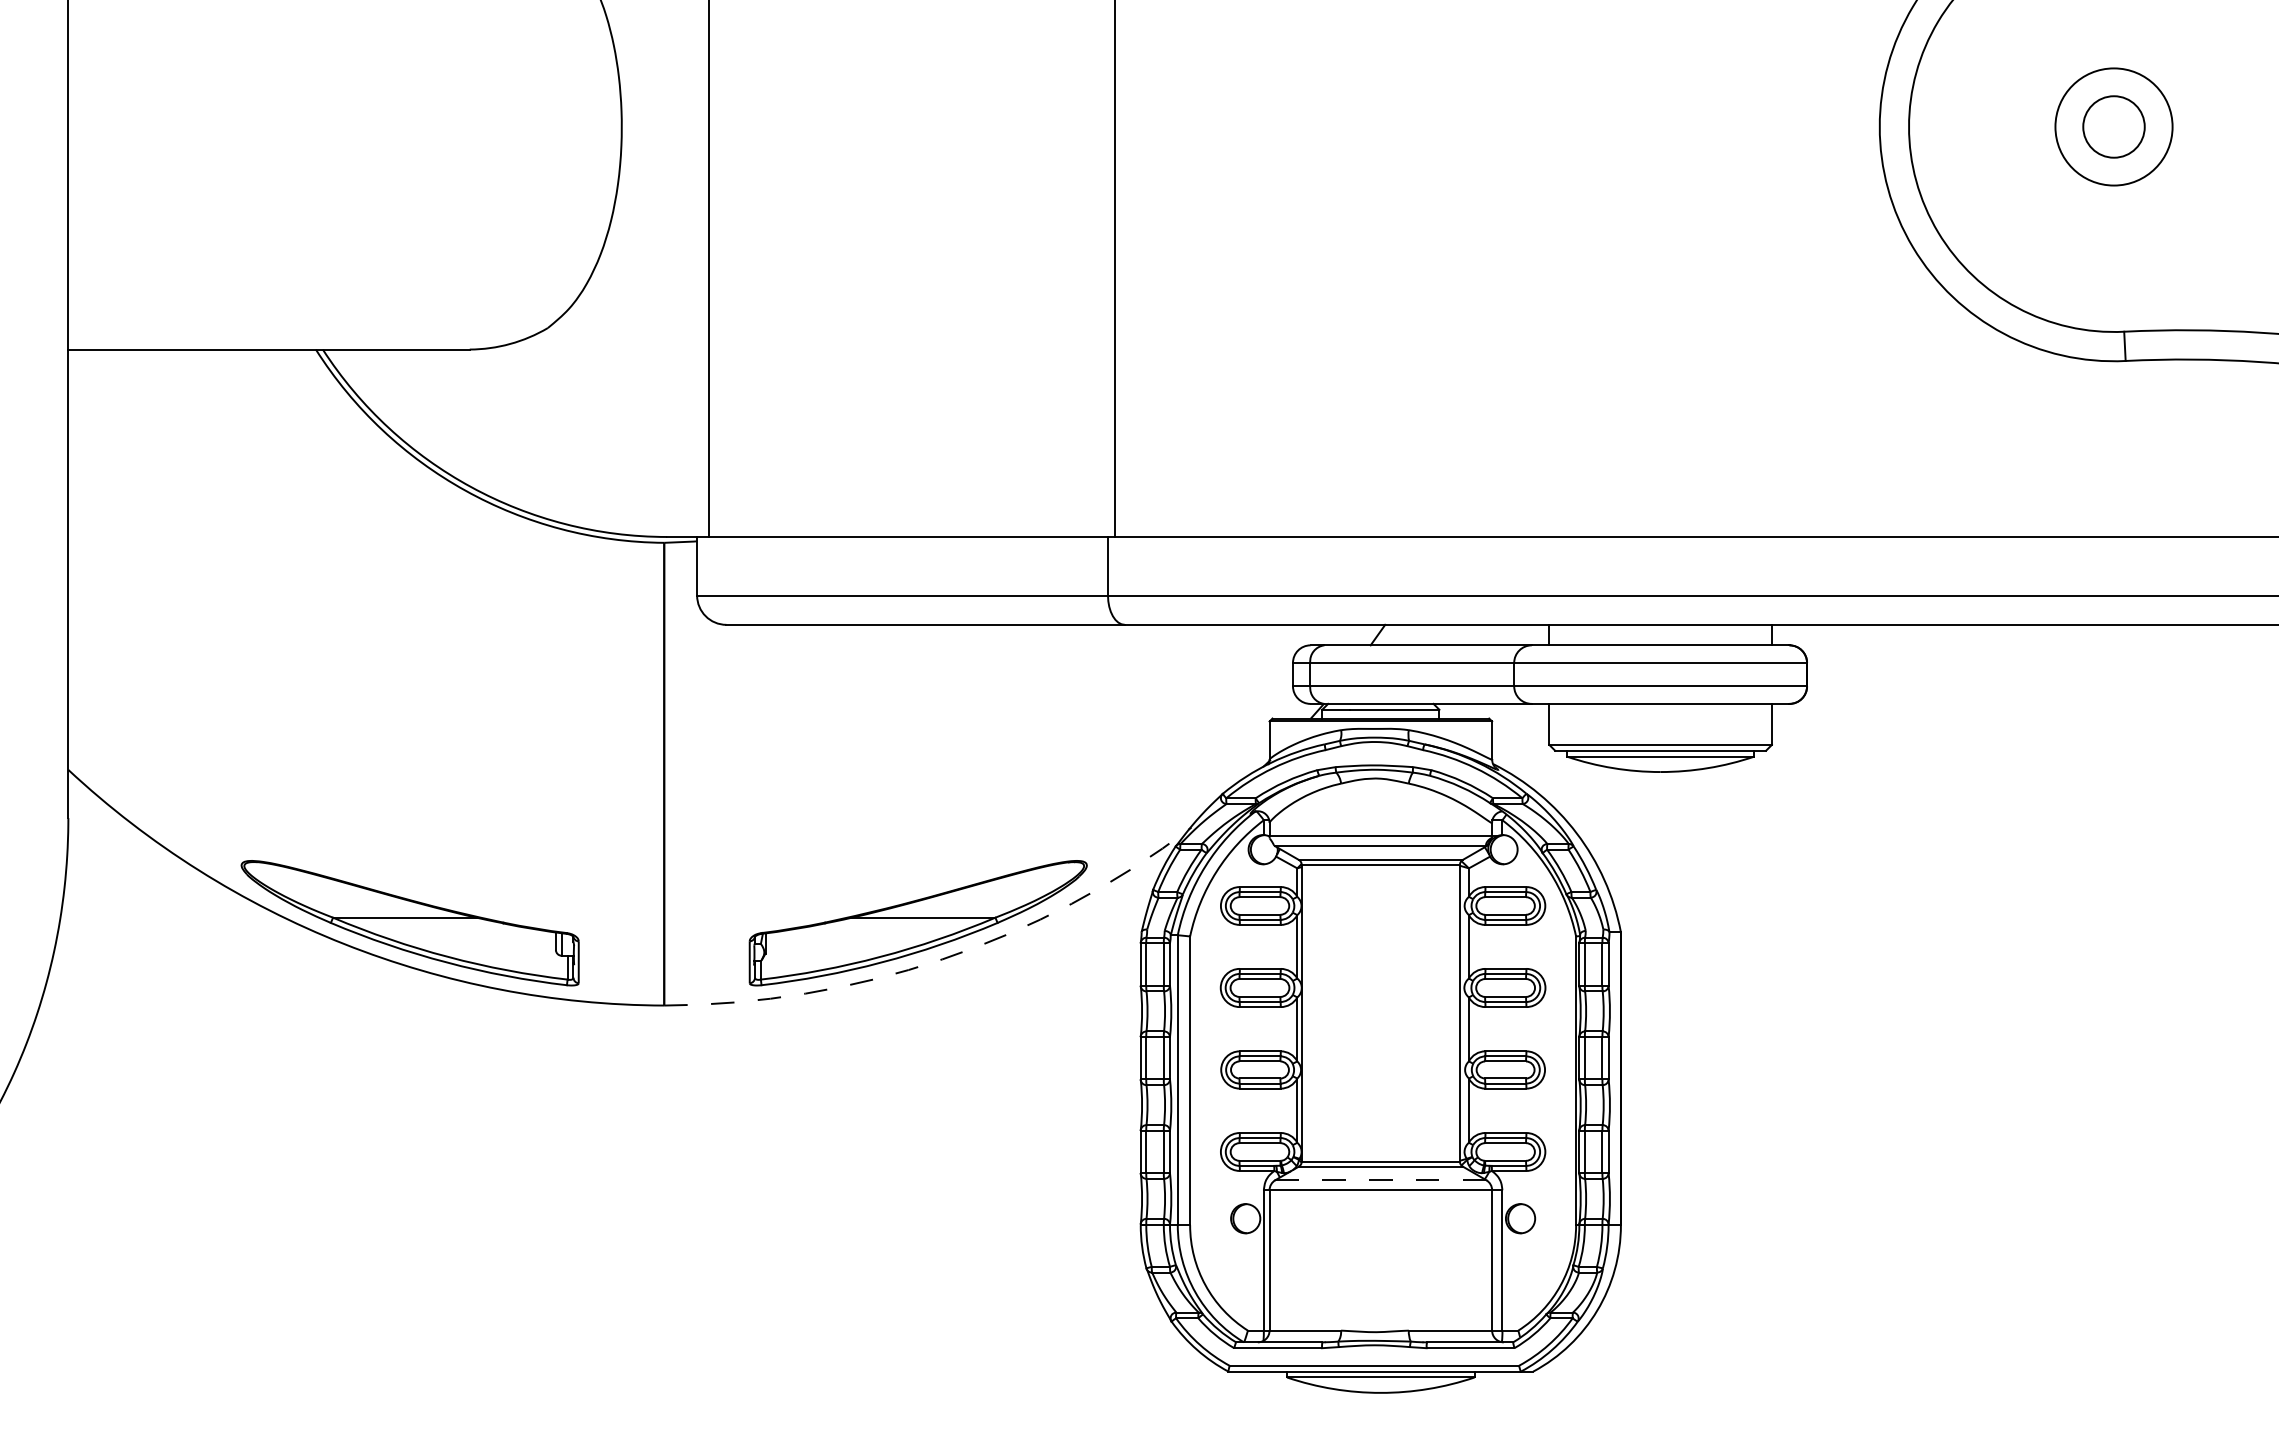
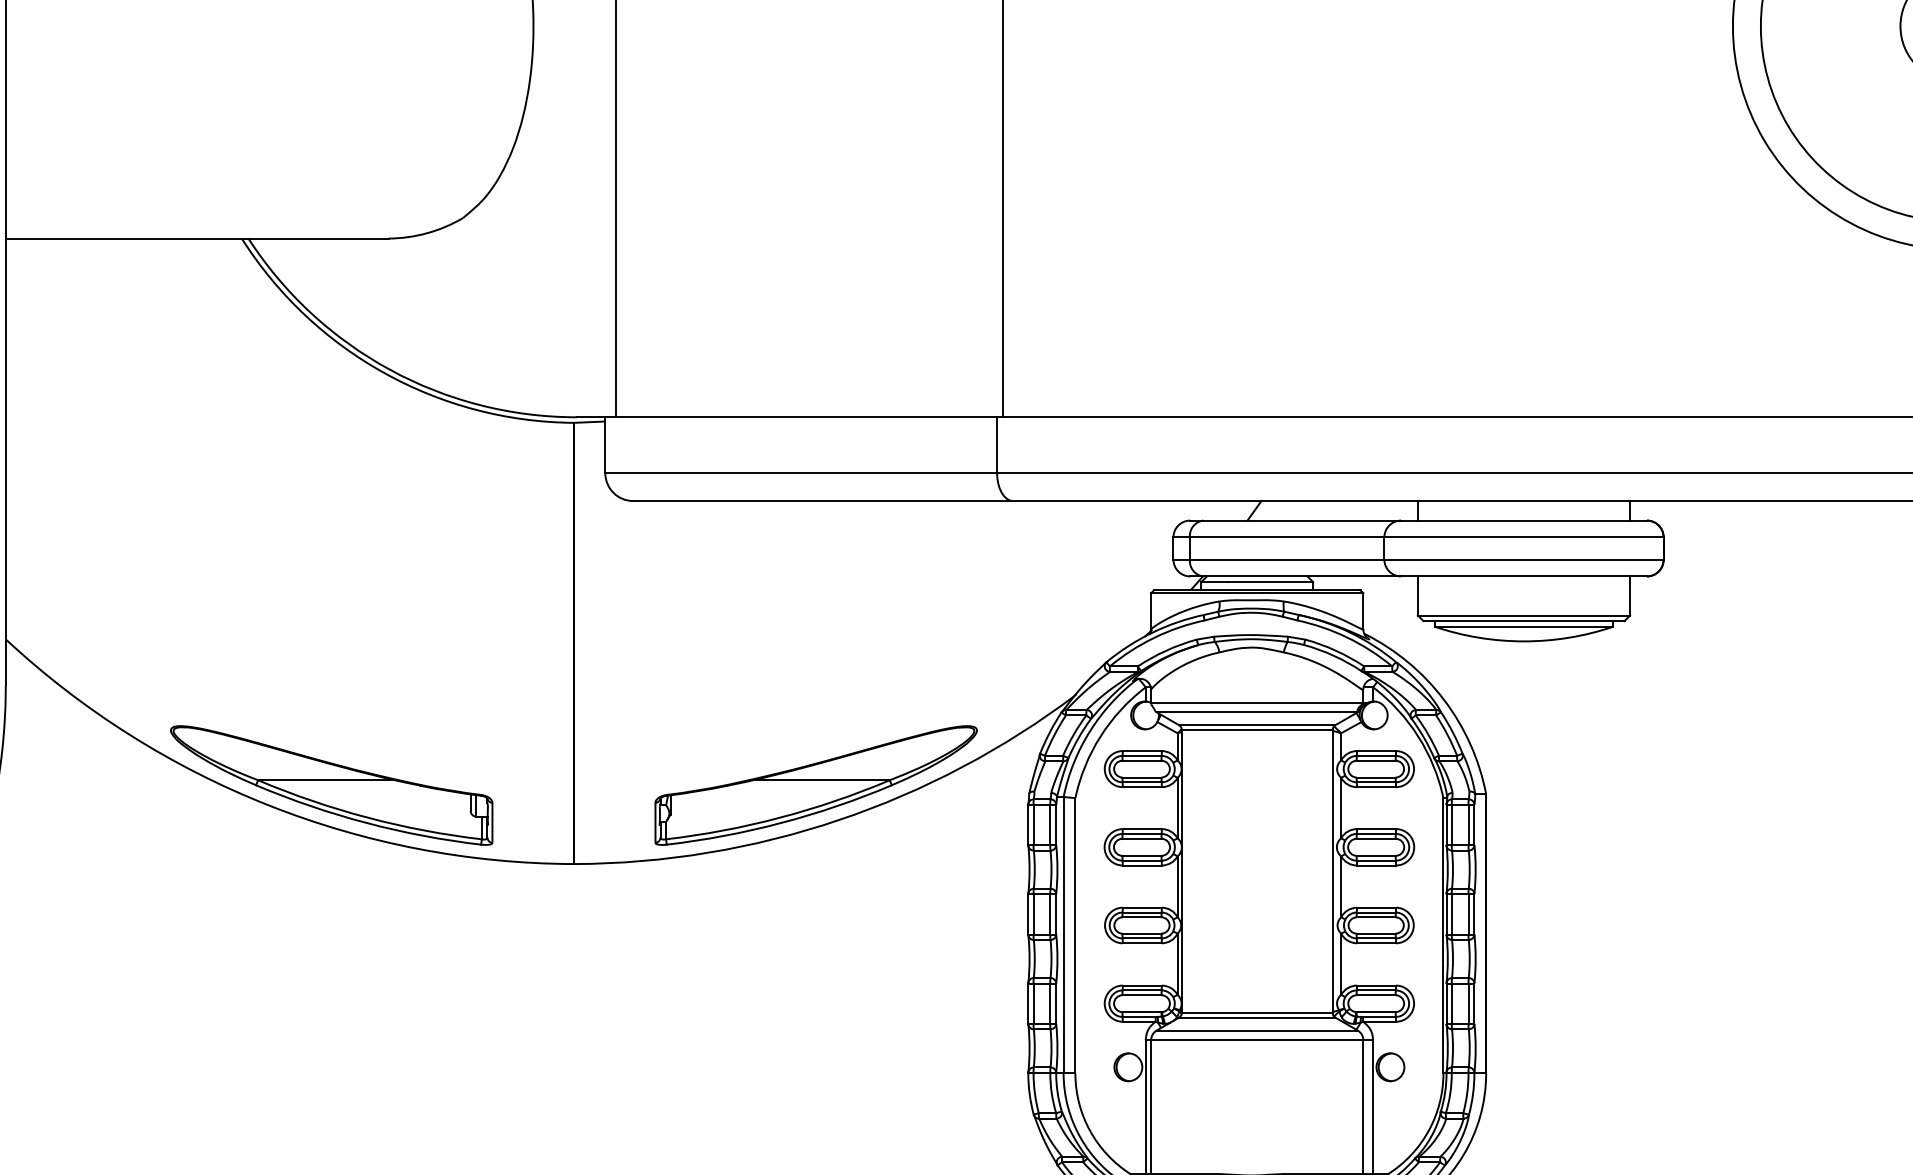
arc: (942, 959) -> (839, 820), dashed -> solid
line: (1381, 1180) -> (1257, 1030), dashed -> solid

